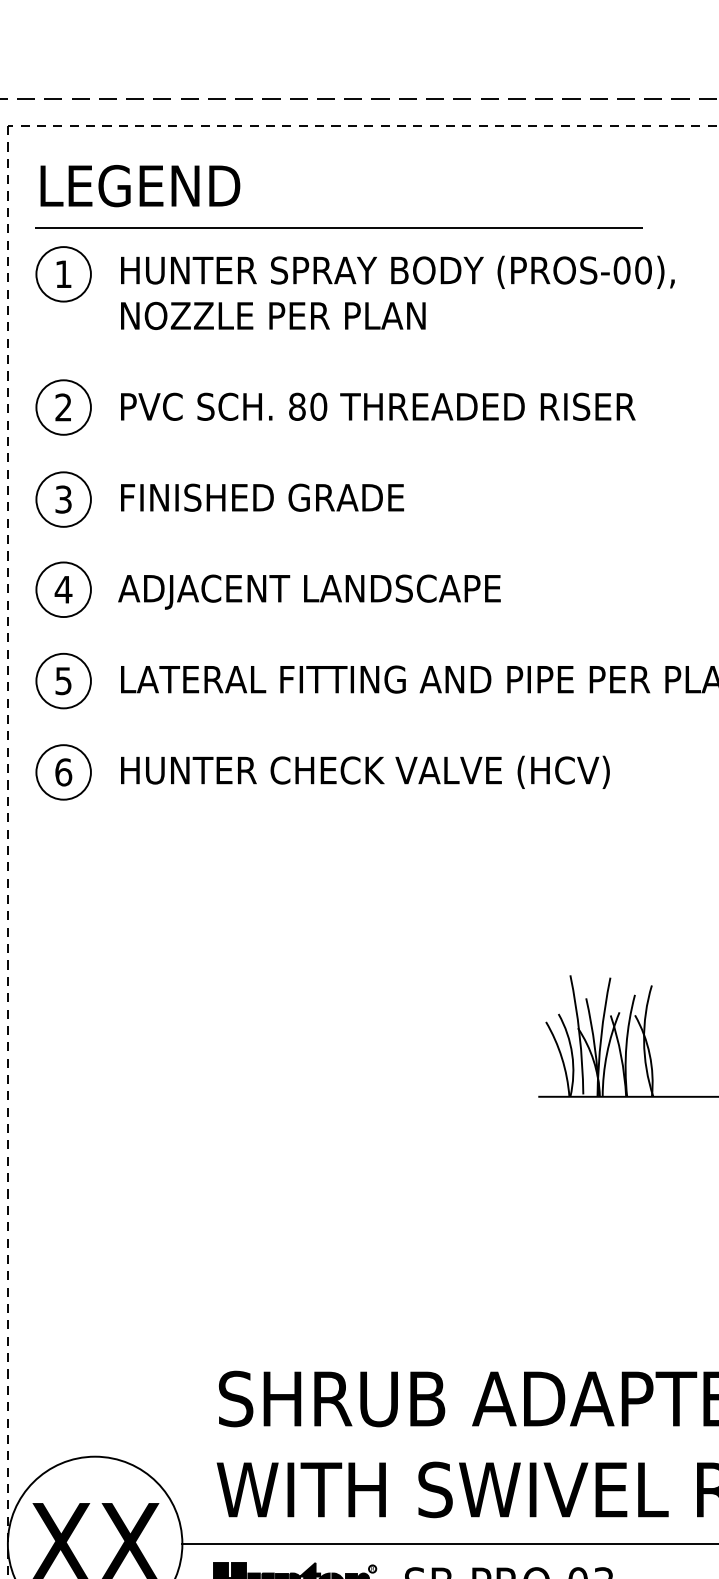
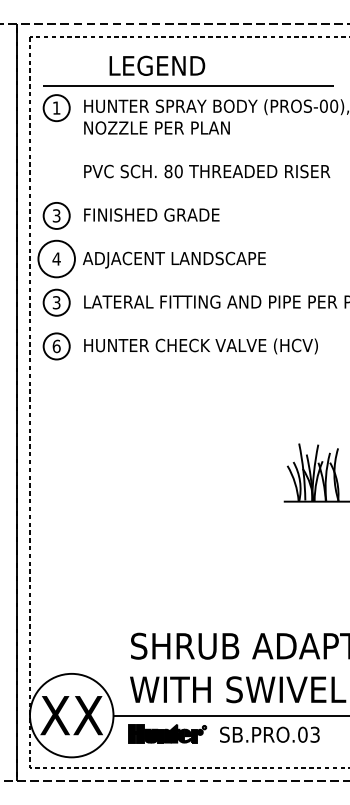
text: (140, 185) -> (157, 65), moved
part: (63, 406) -> (56, 171), removed
circle: (63, 590) -> (56, 259), size x1.4
text: (63, 680) -> (56, 302), 5 -> 3

